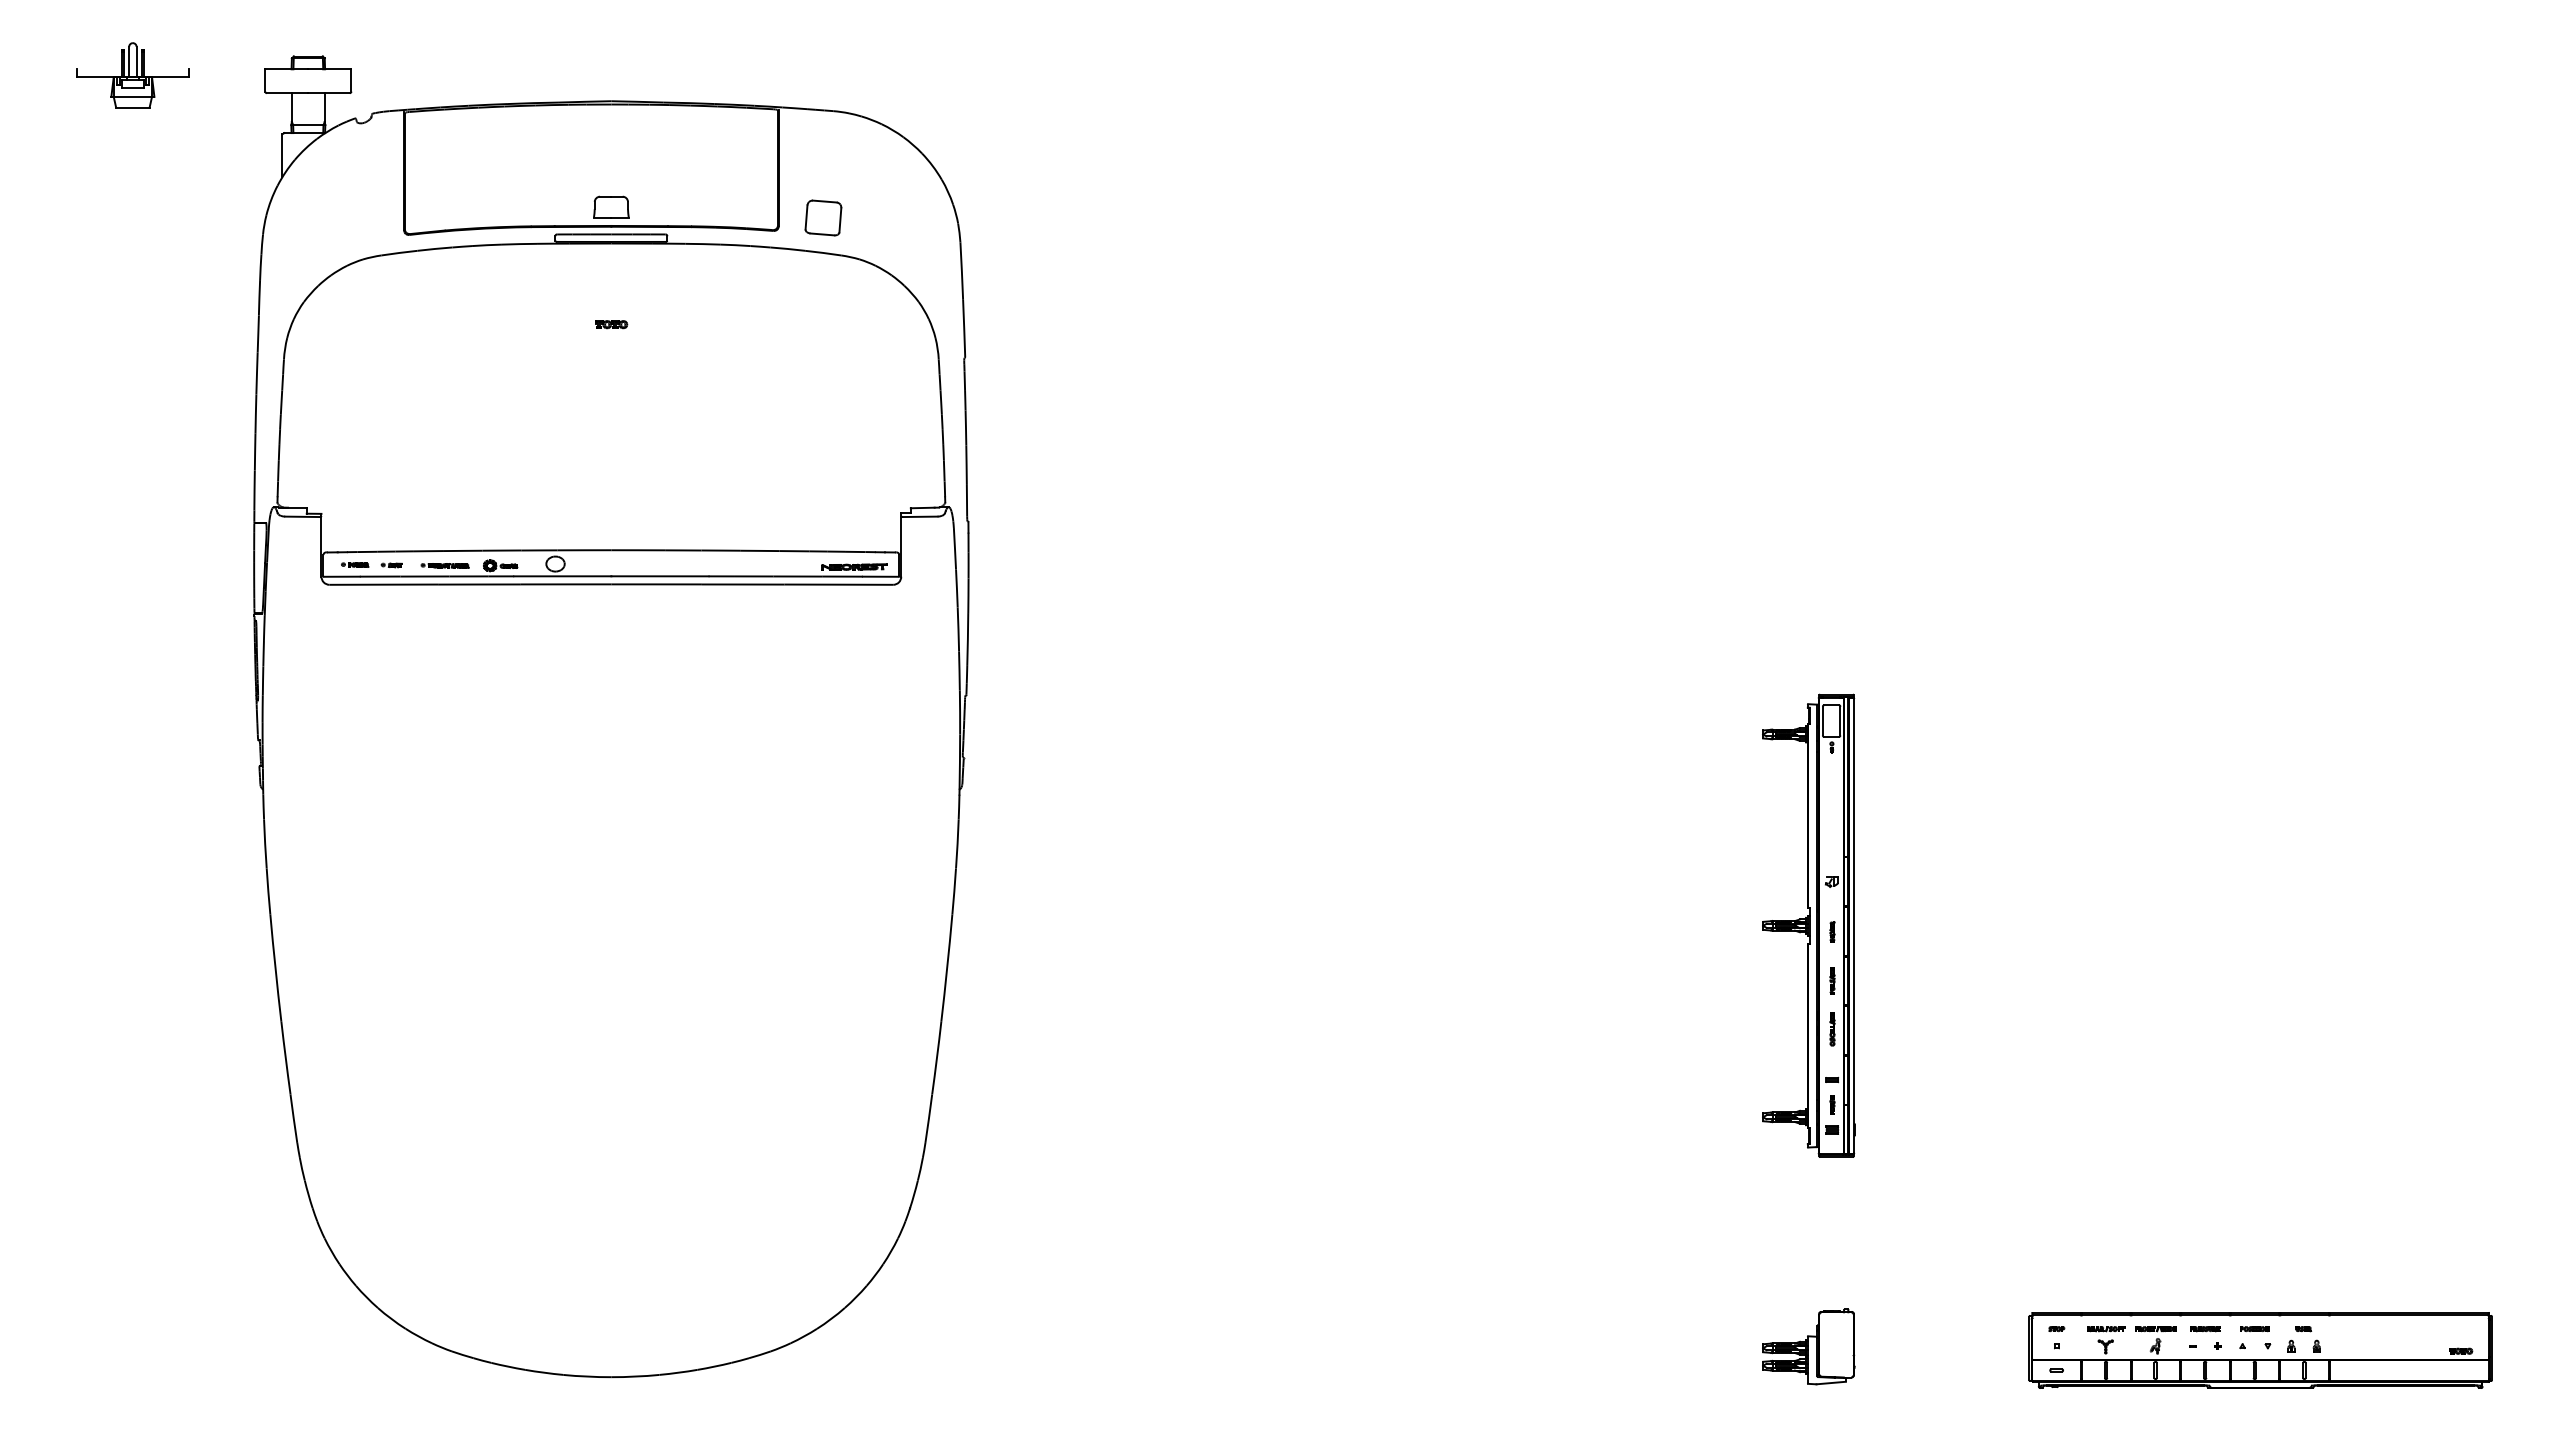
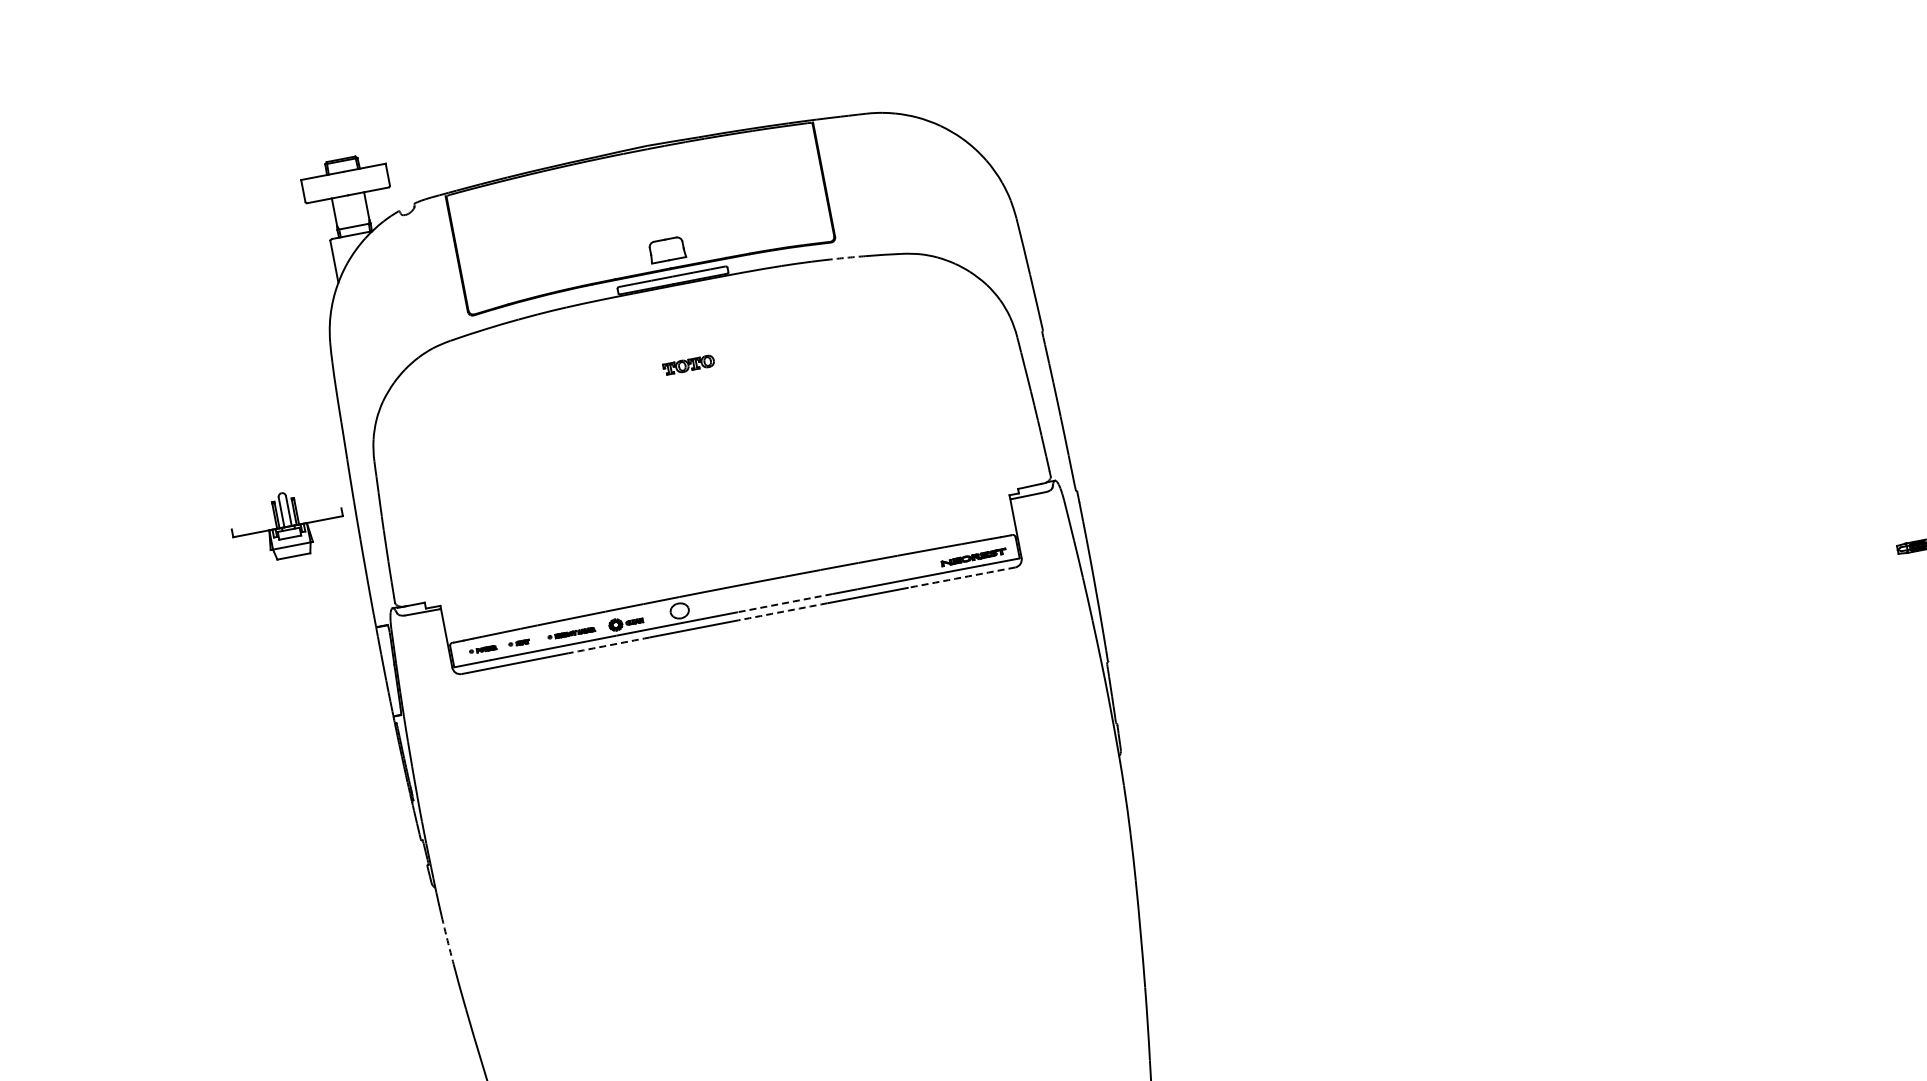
part: (132, 75) -> (287, 525), moved
part: (823, 217) -> (877, 219), removed
arc: (787, 249) -> (848, 258), solid -> dashed
part: (611, 324) -> (689, 365), size x1.6
line: (659, 576) -> (784, 603), solid -> dashed
arc: (479, 584) -> (608, 645), solid -> dashed
arc: (656, 584) -> (782, 611), solid -> dashed
arc: (838, 584) -> (961, 577), solid -> dashed
arc: (265, 843) -> (447, 940), solid -> dashed

